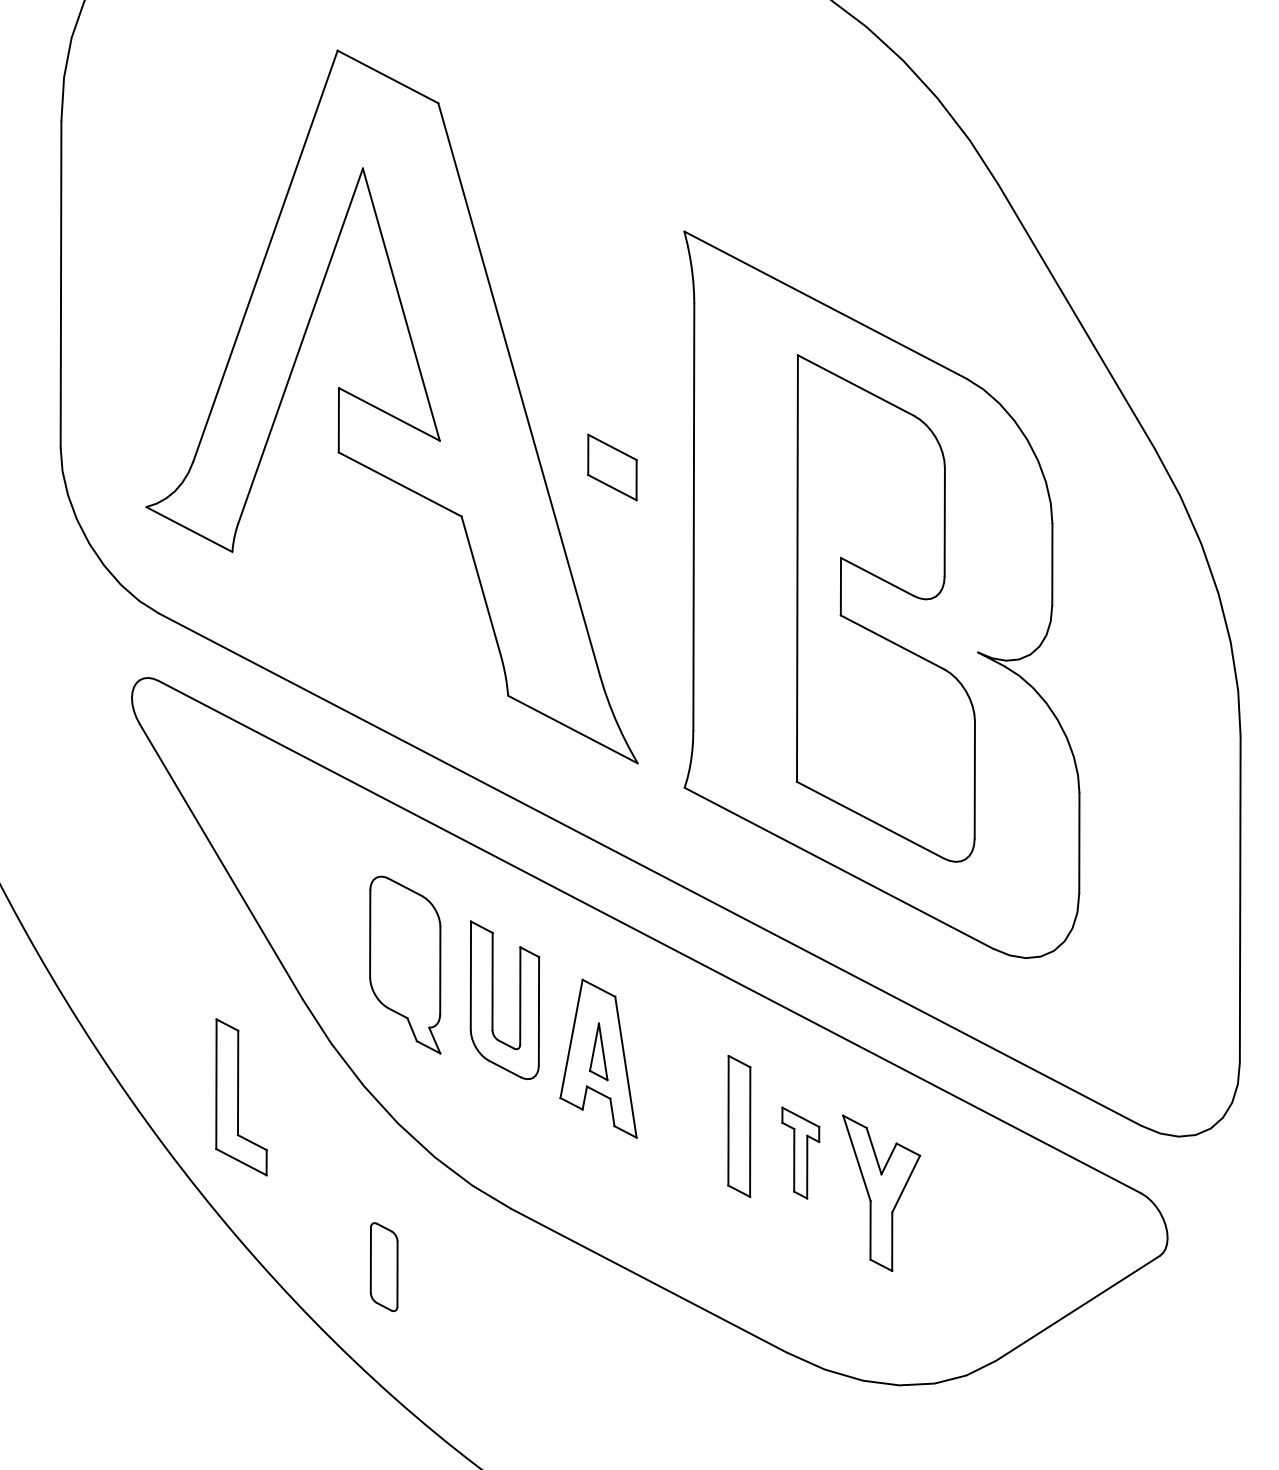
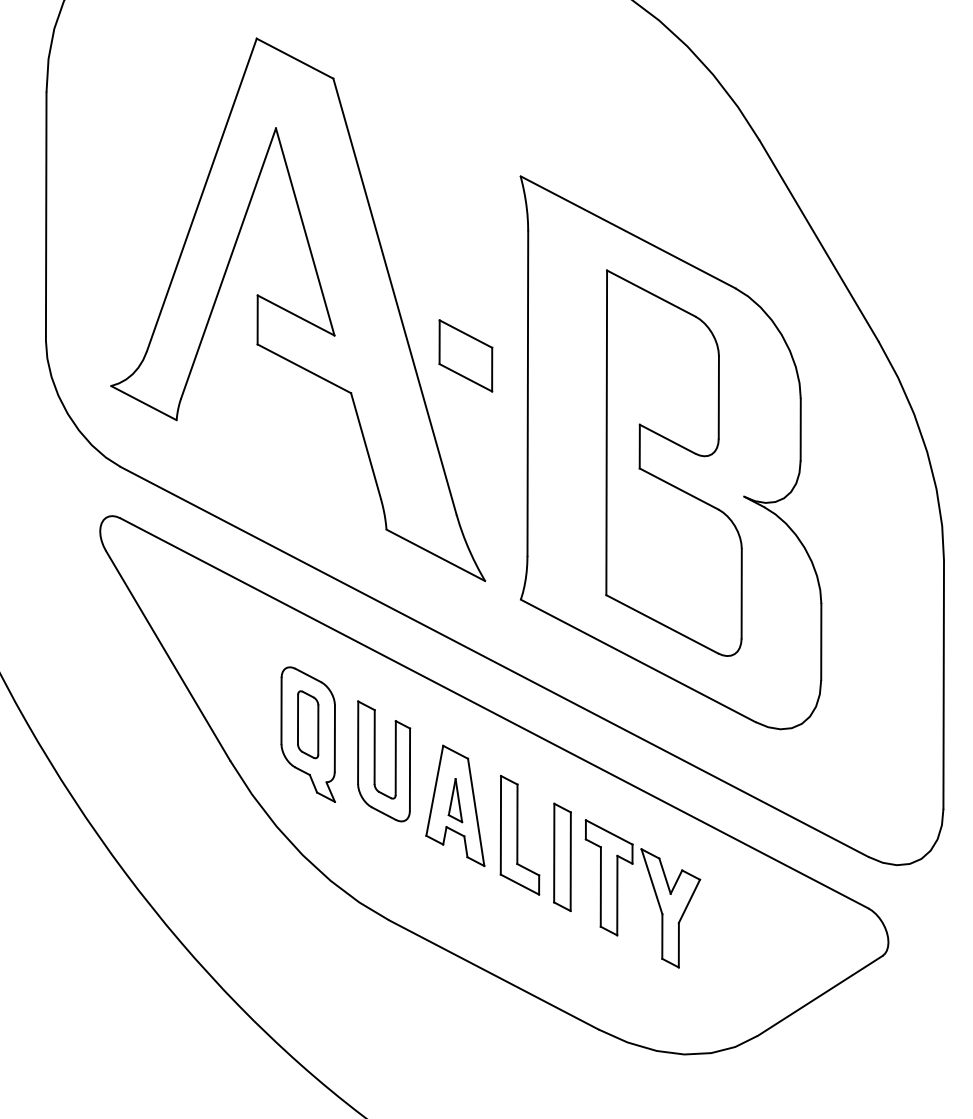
part: (612, 467) -> (465, 355), size x1.43
part: (241, 1097) -> (519, 835), moved
part: (800, 1152) -> (609, 877), size x1.67
part: (383, 1266) -> (307, 724), moved

